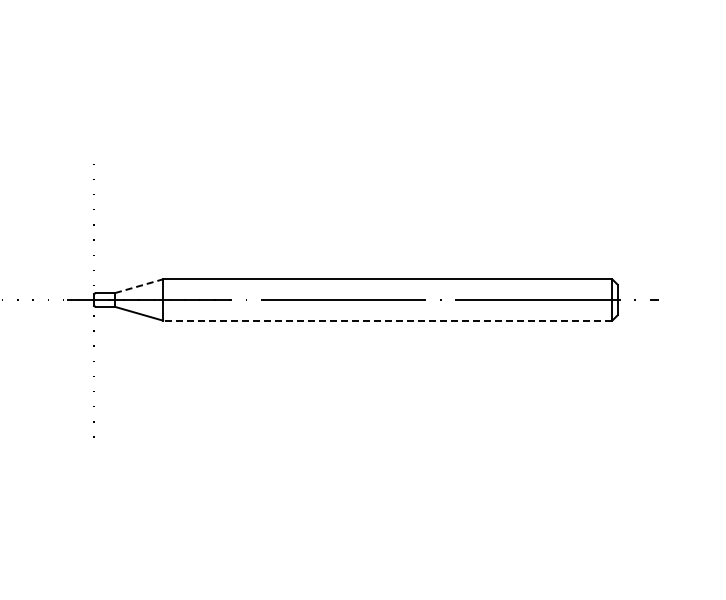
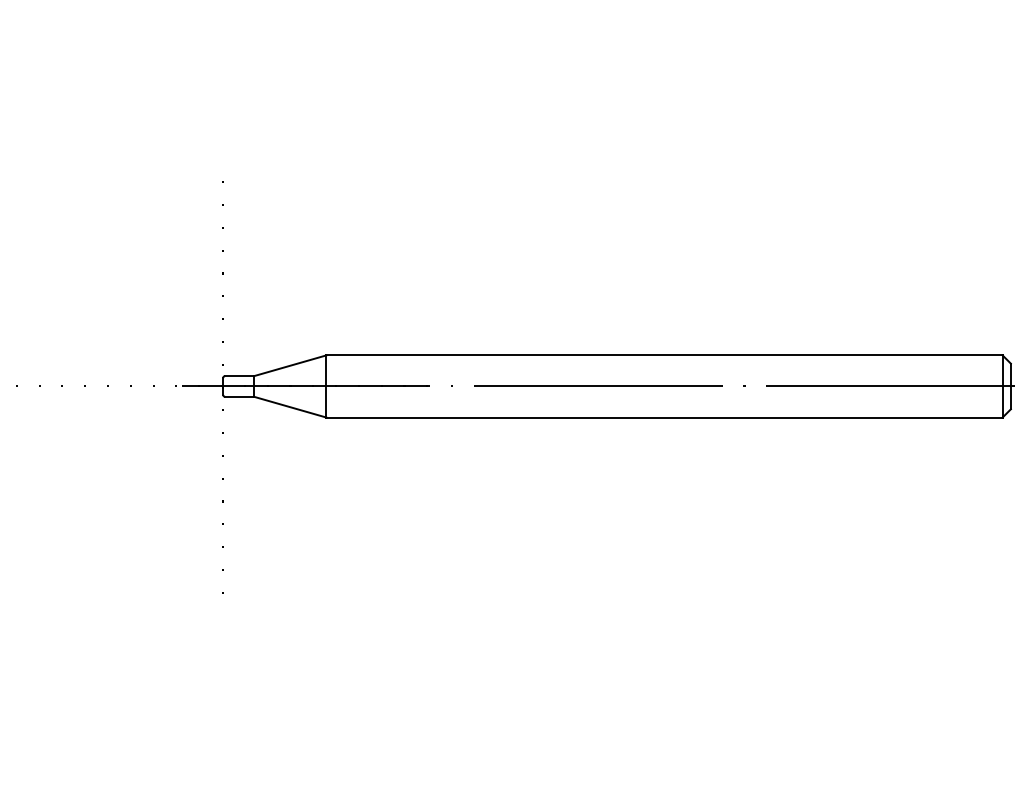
line: (139, 286) -> (290, 366), dashed -> solid
line: (387, 320) -> (664, 417), dashed -> solid

